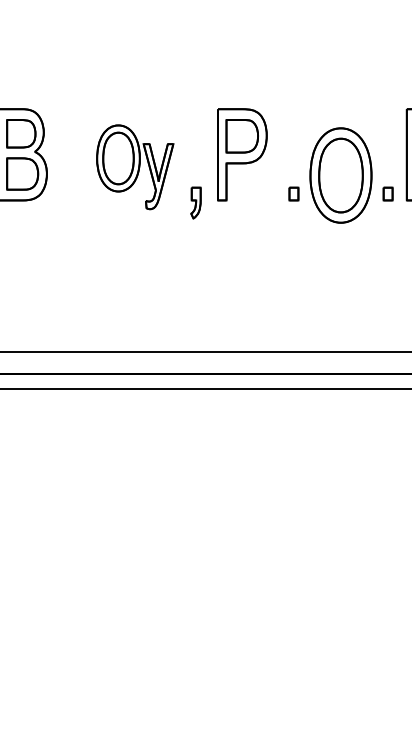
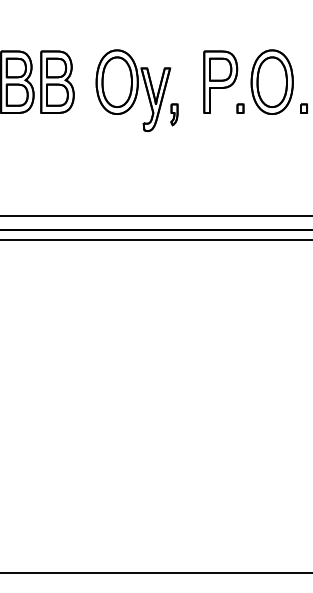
part: (242, 153) -> (220, 81), moved
part: (135, 167) -> (133, 90), size x1.43
part: (339, 174) -> (271, 81), moved

